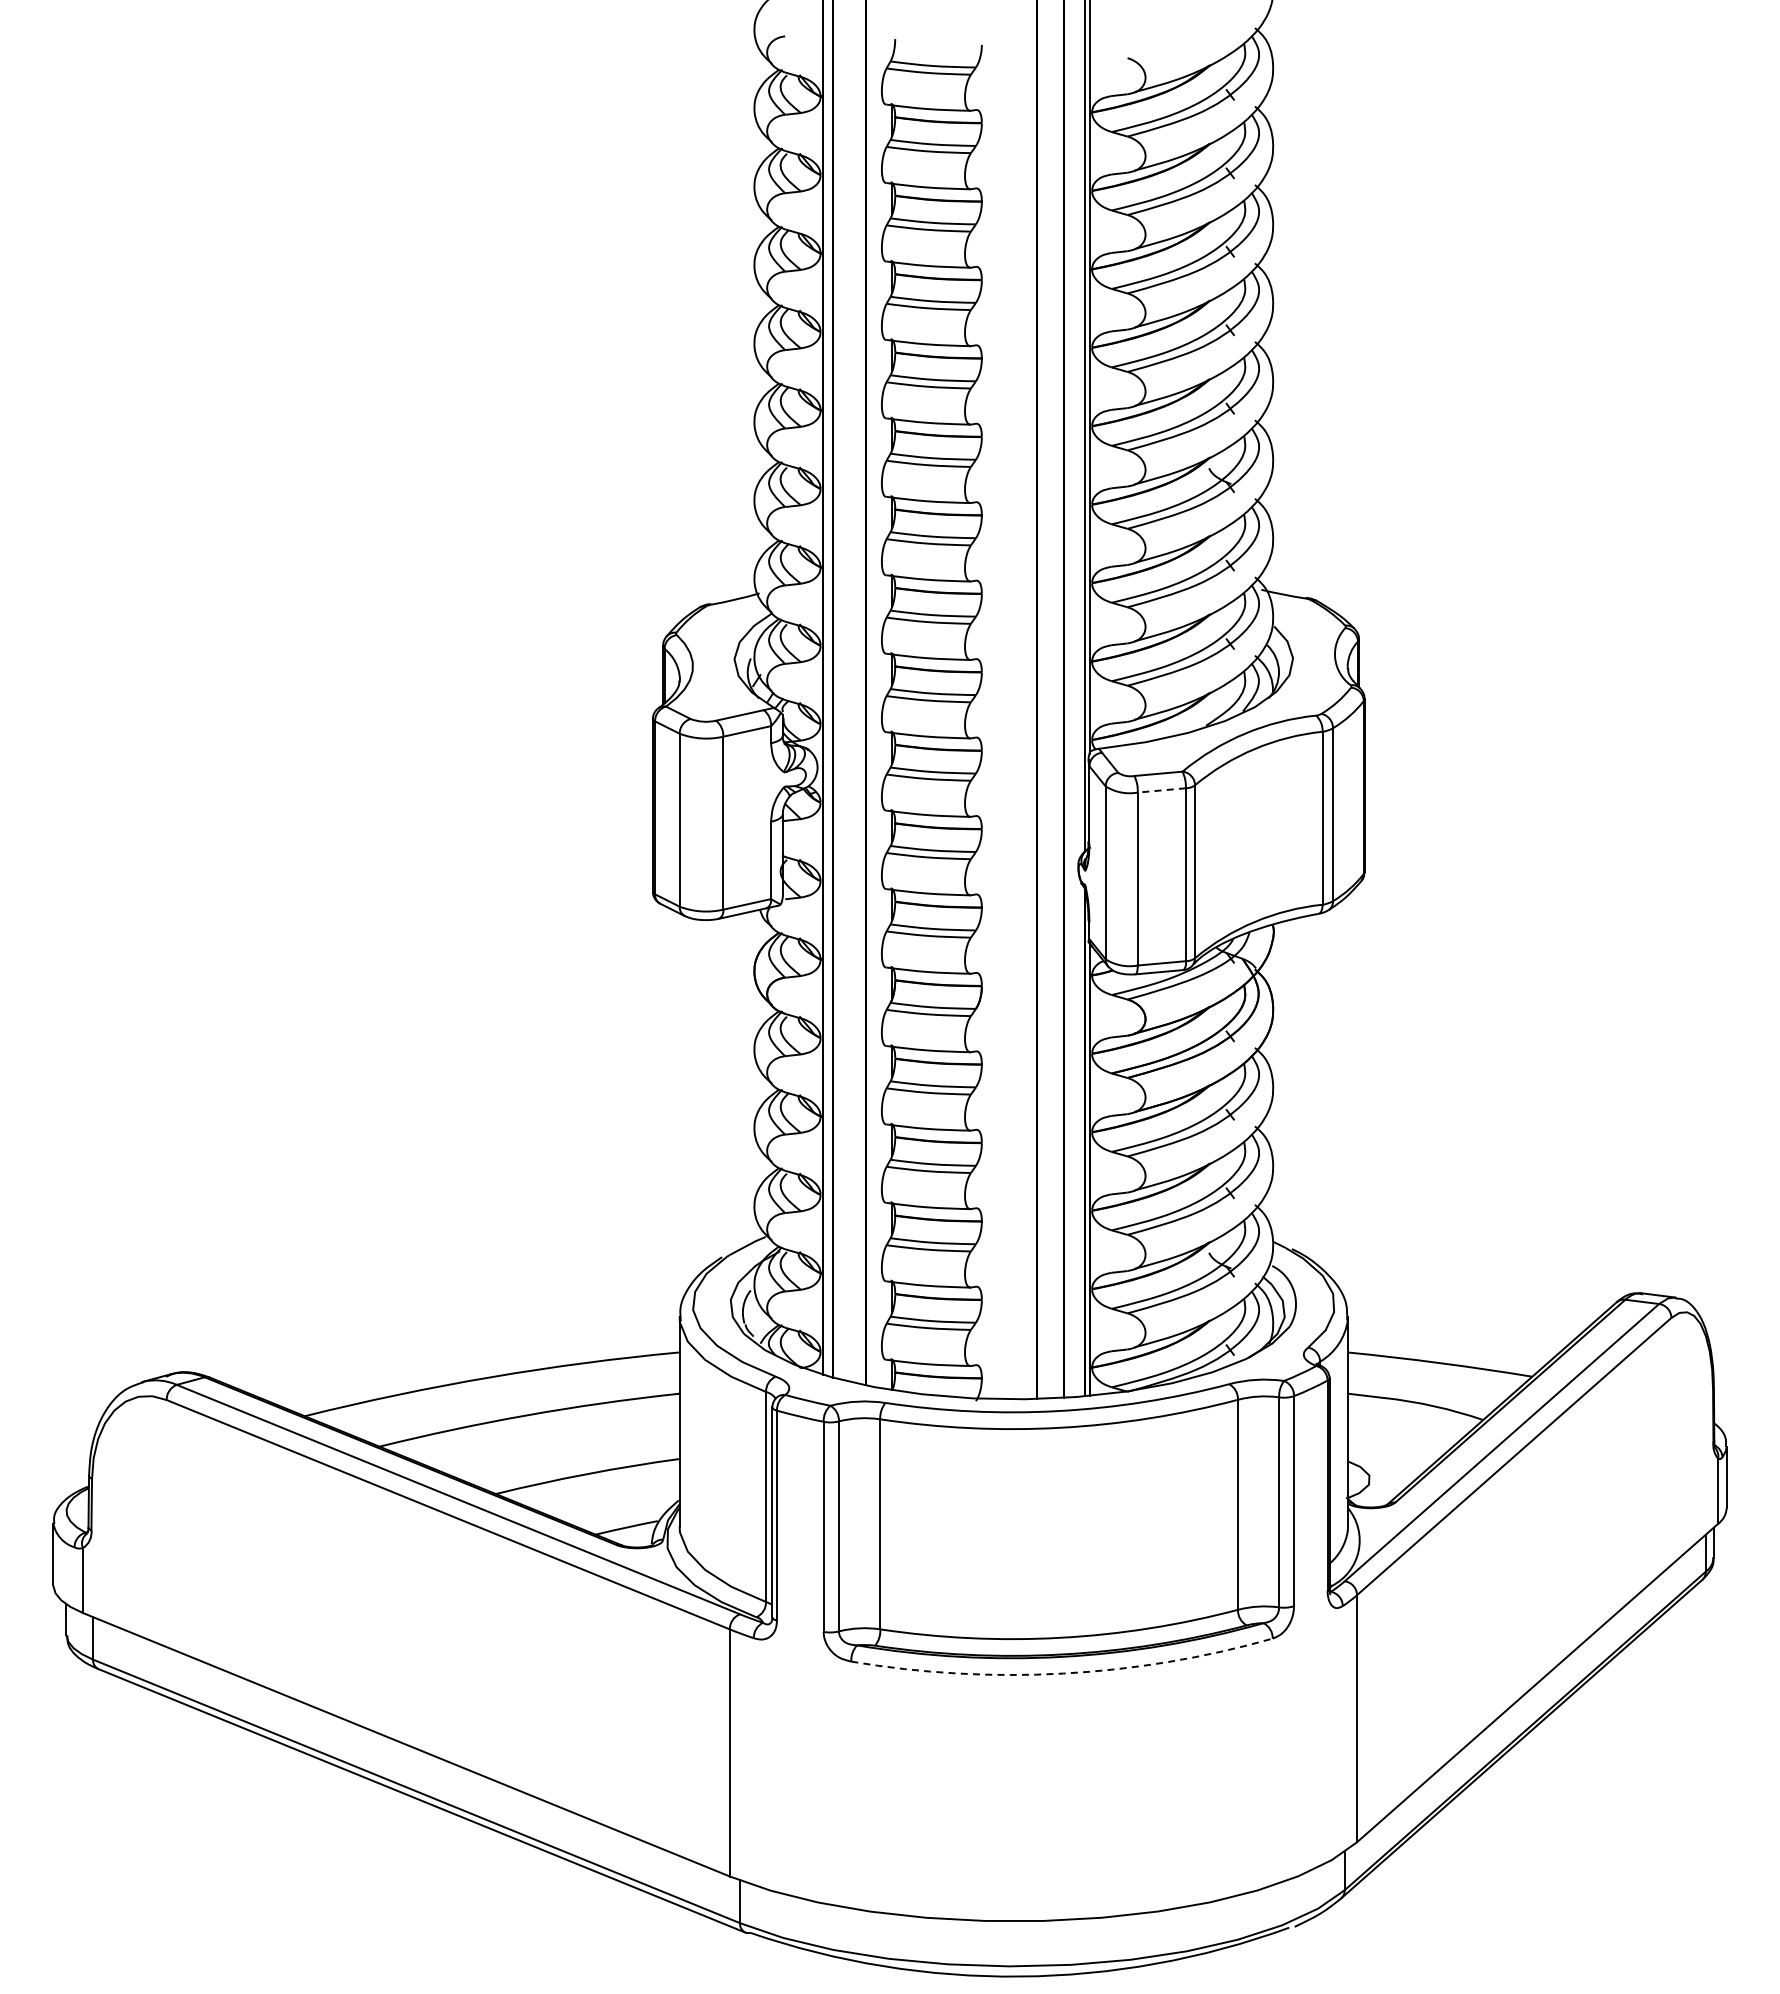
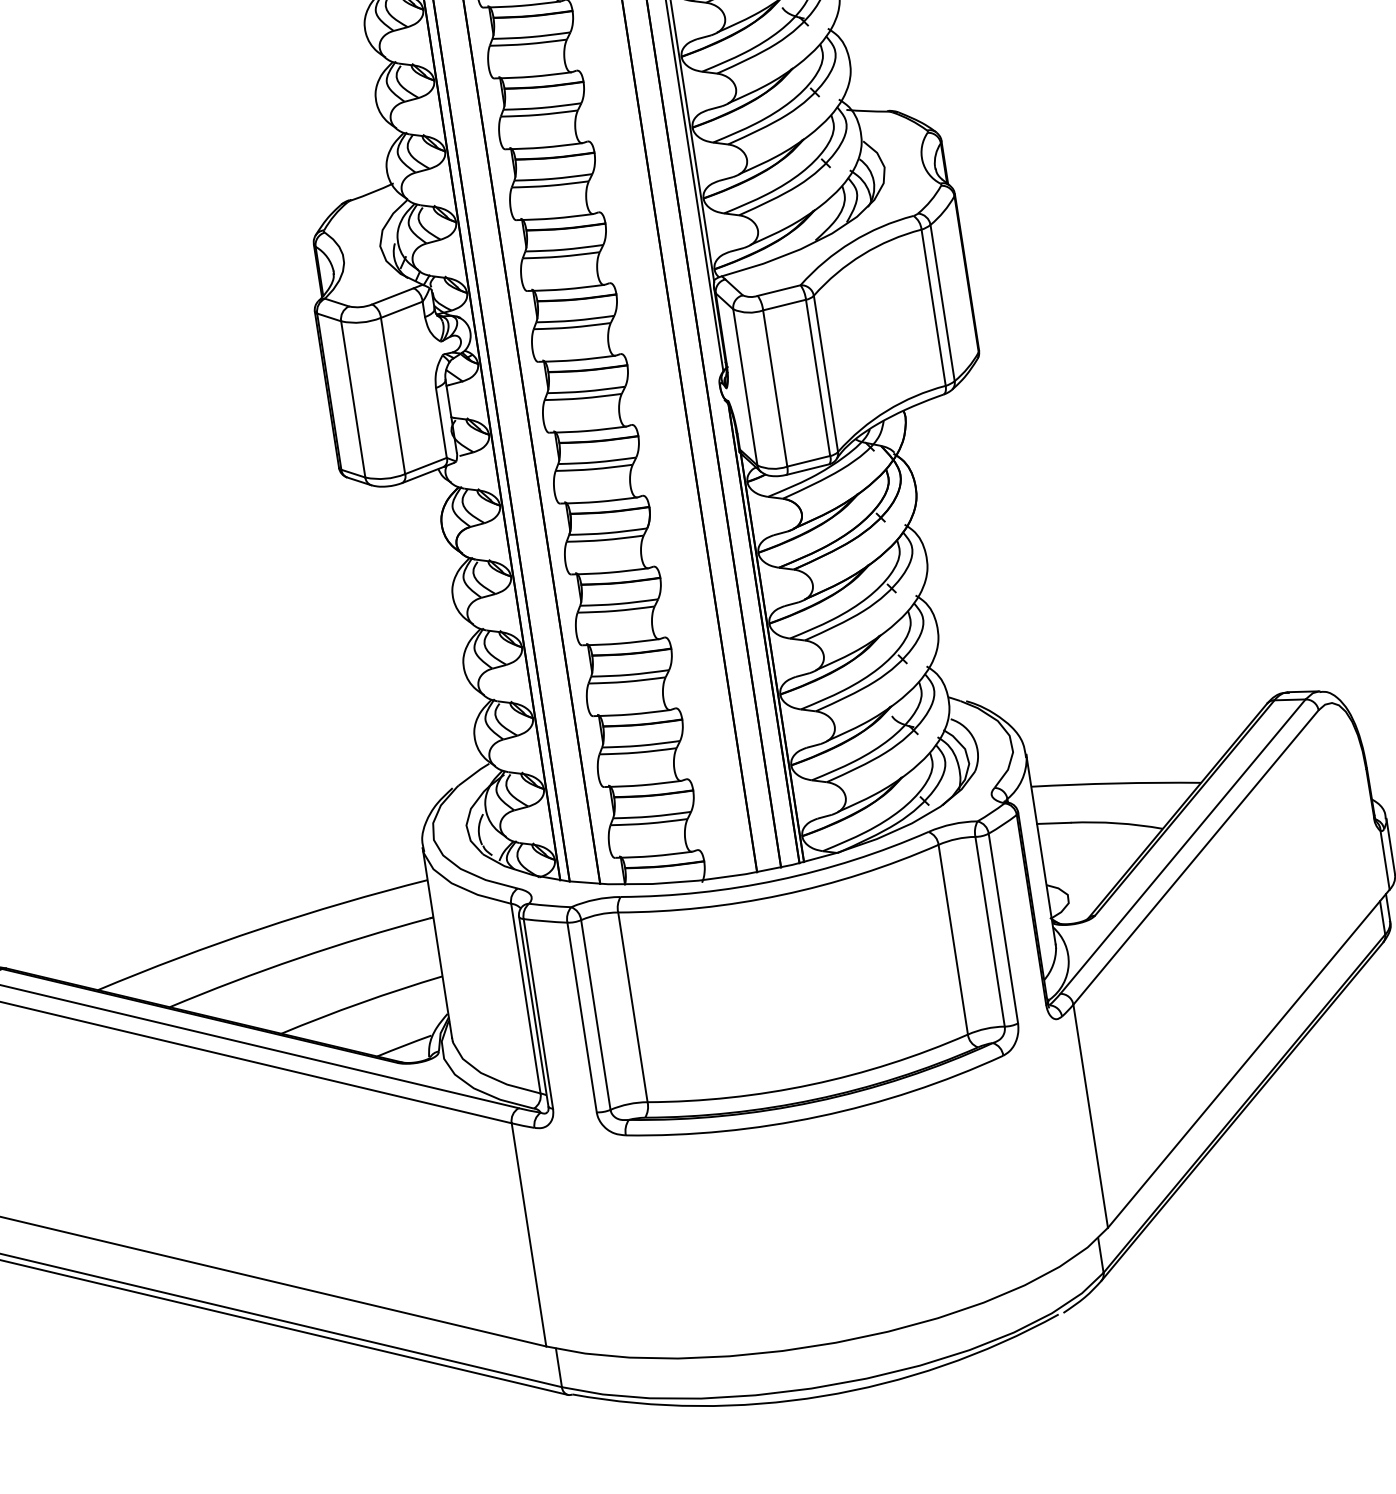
line: (1161, 790) -> (784, 305), dashed -> solid
arc: (1063, 1673) -> (819, 1116), dashed -> solid

